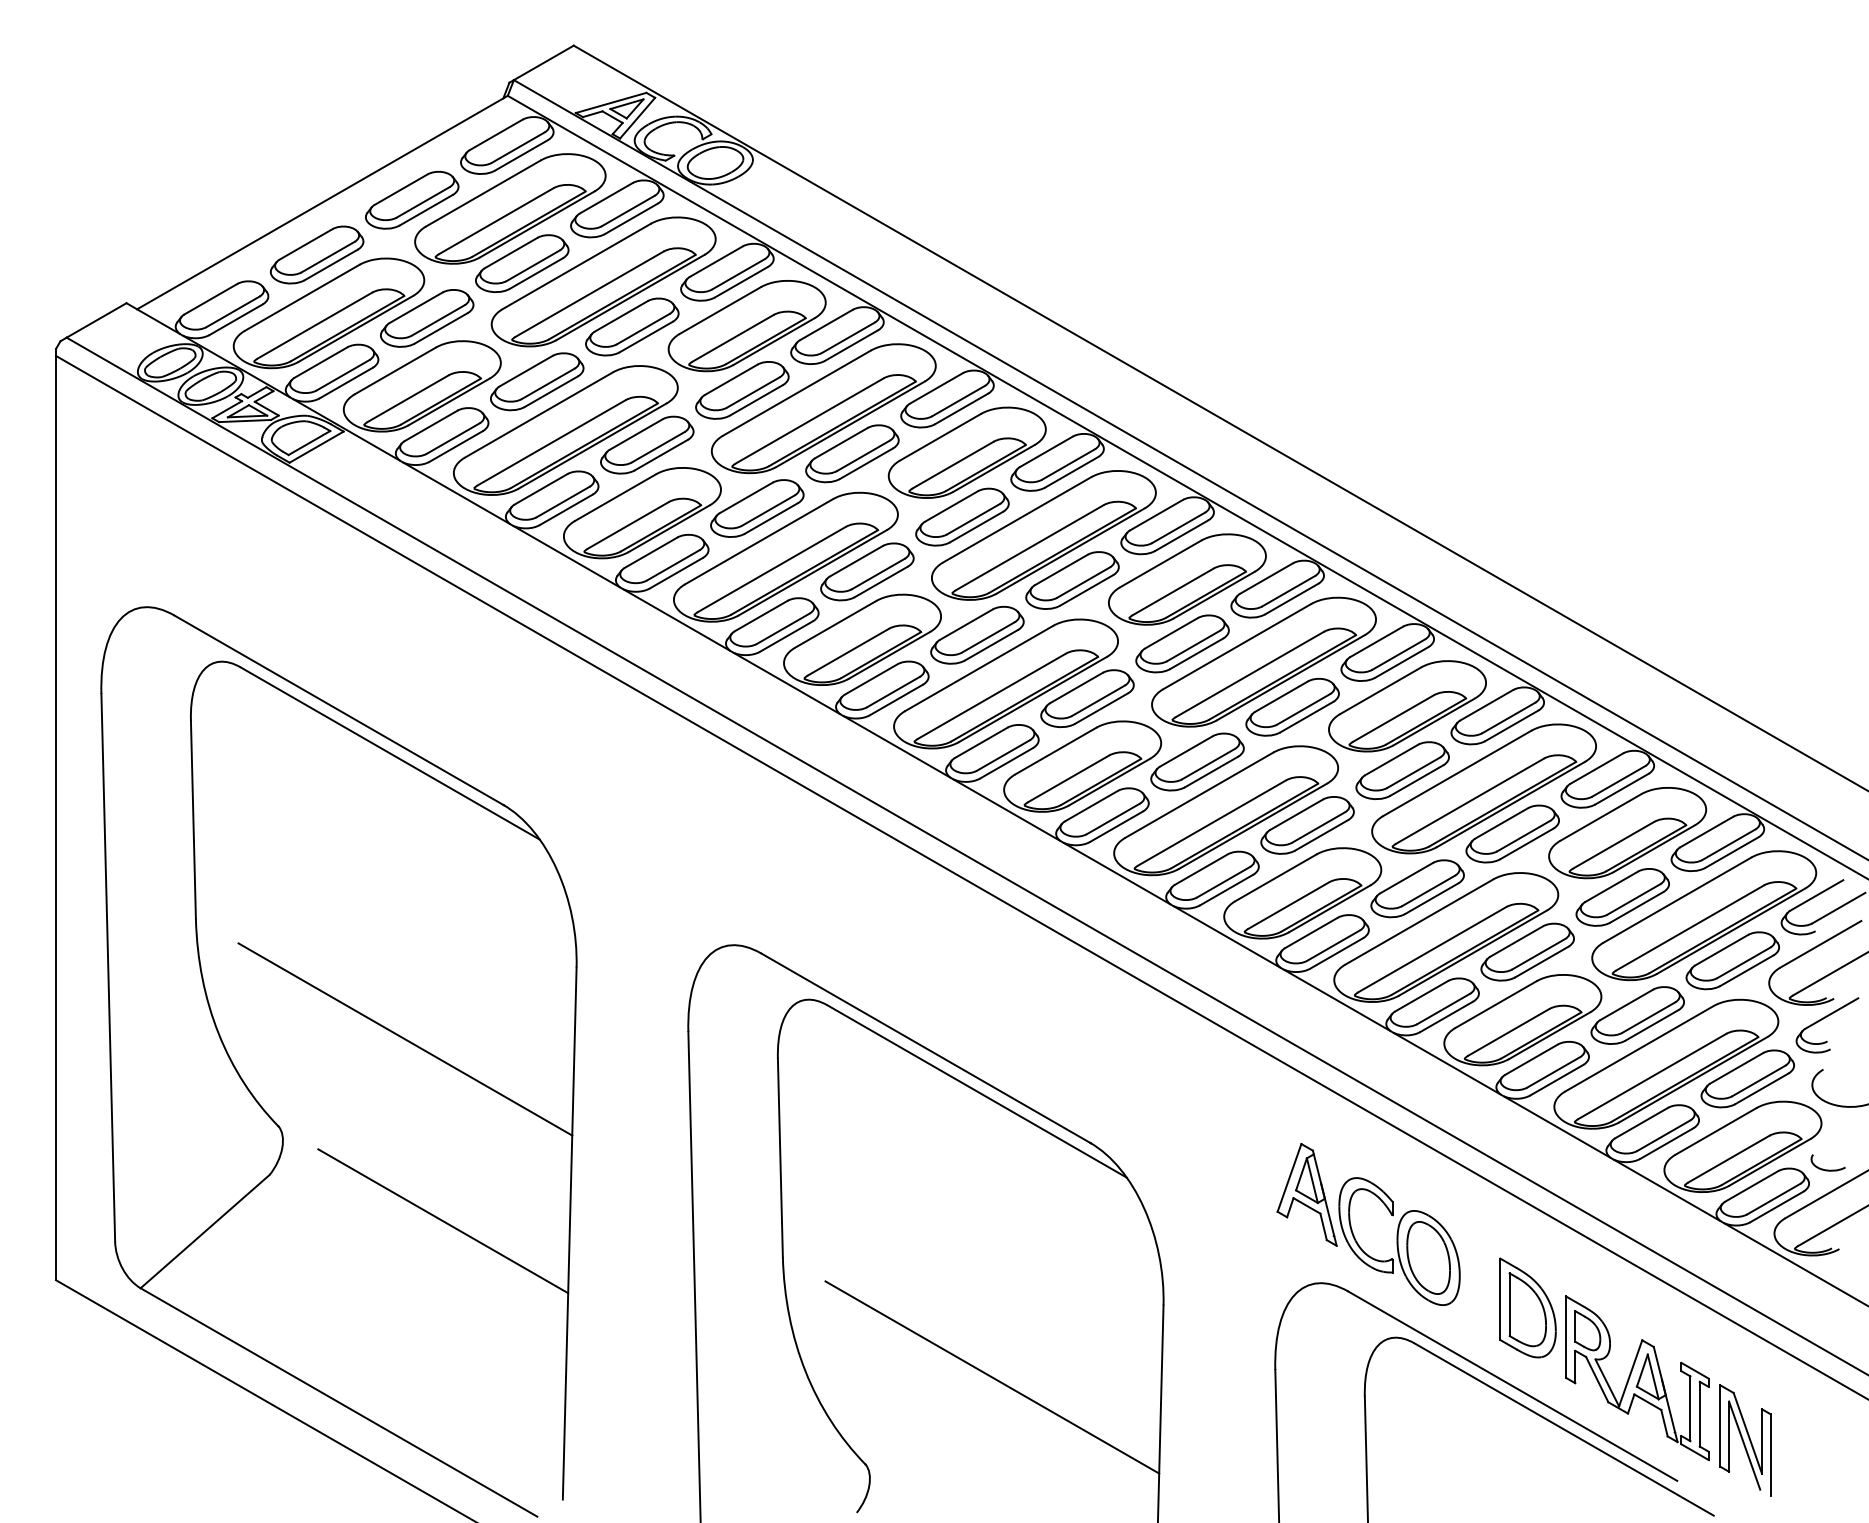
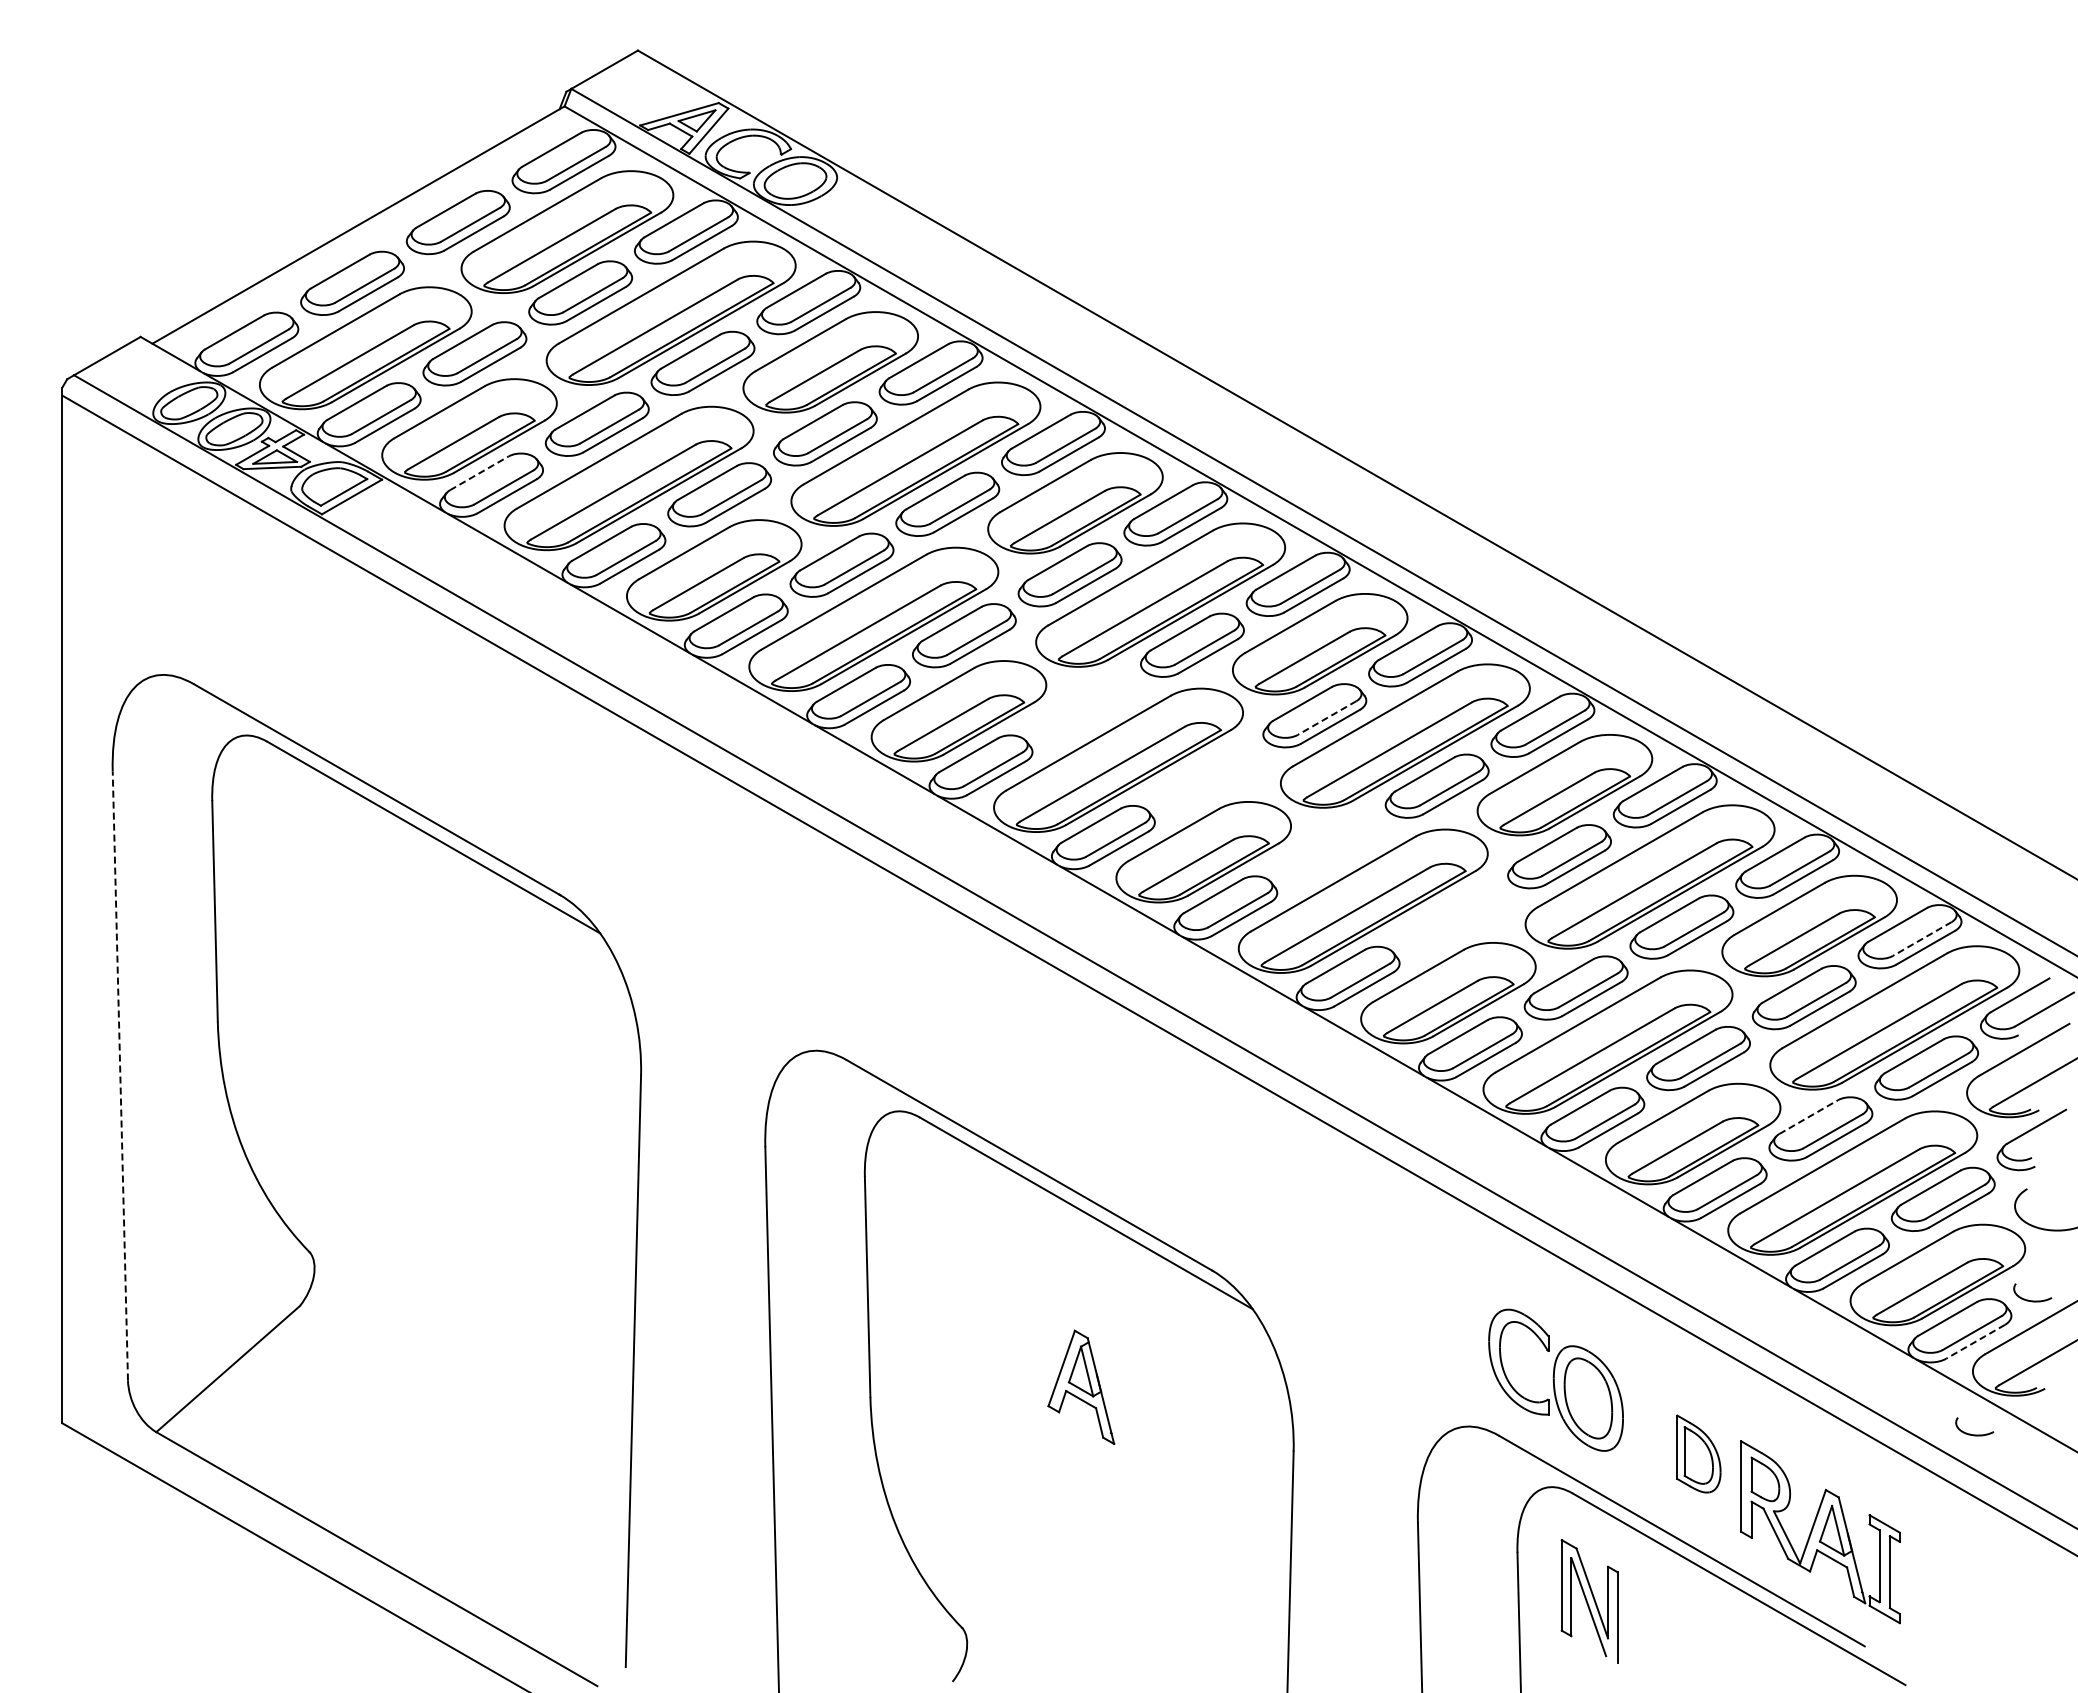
line: (431, 426) -> (479, 473), solid -> dashed
part: (977, 634) -> (1086, 705), removed
line: (1193, 646) -> (1327, 718), solid -> dashed
part: (1086, 698) -> (1208, 776), removed
part: (1197, 761) -> (1331, 846), removed
part: (1307, 825) -> (1453, 917), removed
line: (1729, 845) -> (1922, 939), solid -> dashed
line: (108, 967) -> (120, 1075), solid -> dashed
line: (1626, 1005) -> (1808, 1117), solid -> dashed
line: (405, 1039) -> (450, 1155), removed
part: (1307, 1194) -> (1081, 1386), moved
line: (1776, 1206) -> (1975, 1341), solid -> dashed
line: (442, 1221) -> (492, 1357), removed
curve: (1775, 1290) -> (1974, 1434), added
part: (1527, 1307) -> (1698, 1453), size x0.7
line: (991, 1377) -> (1102, 1531), removed
part: (1745, 1440) -> (1589, 1601), moved

